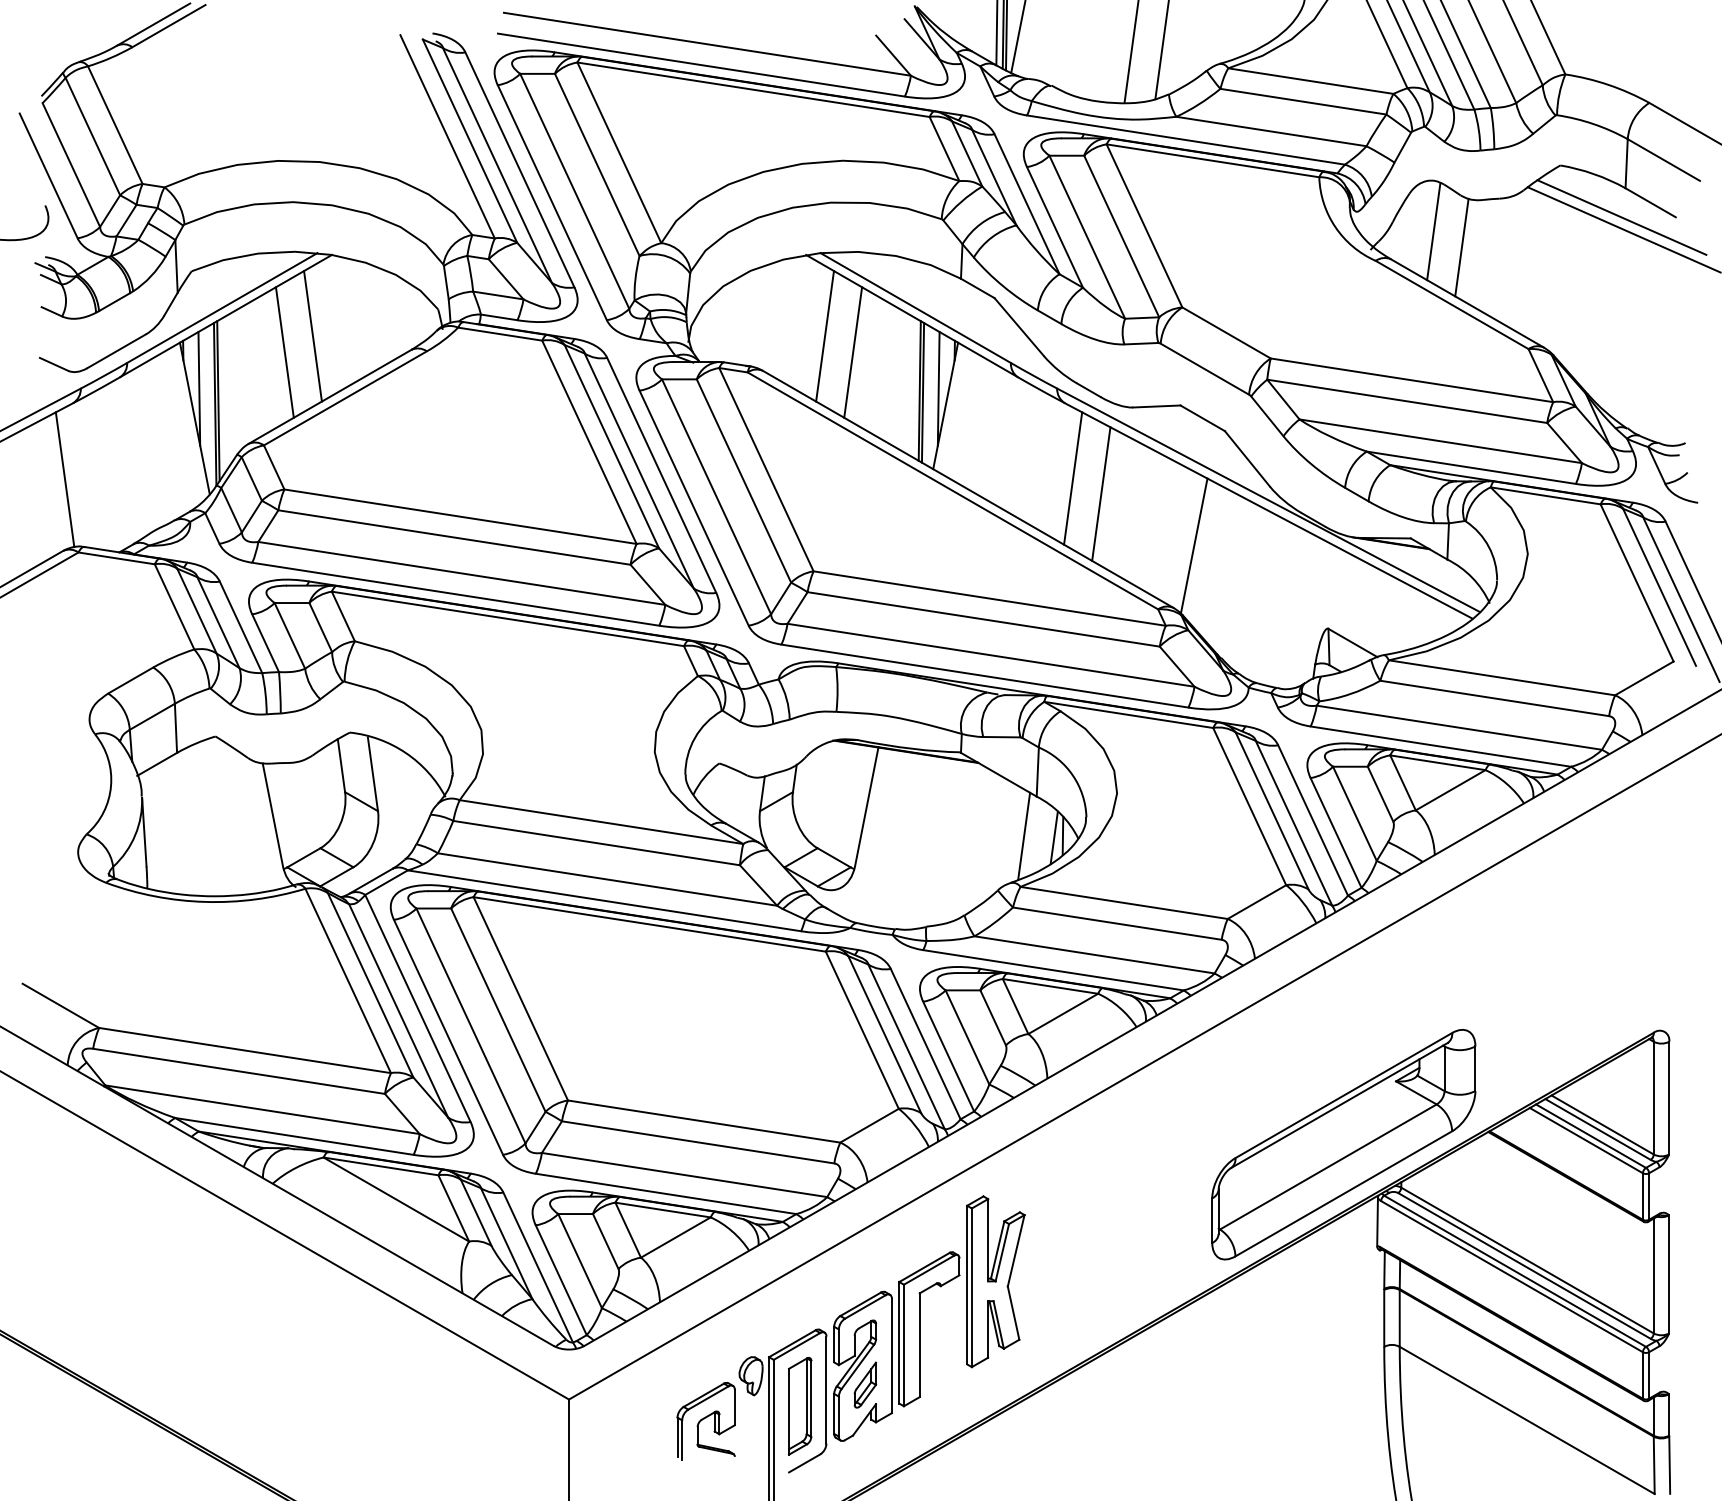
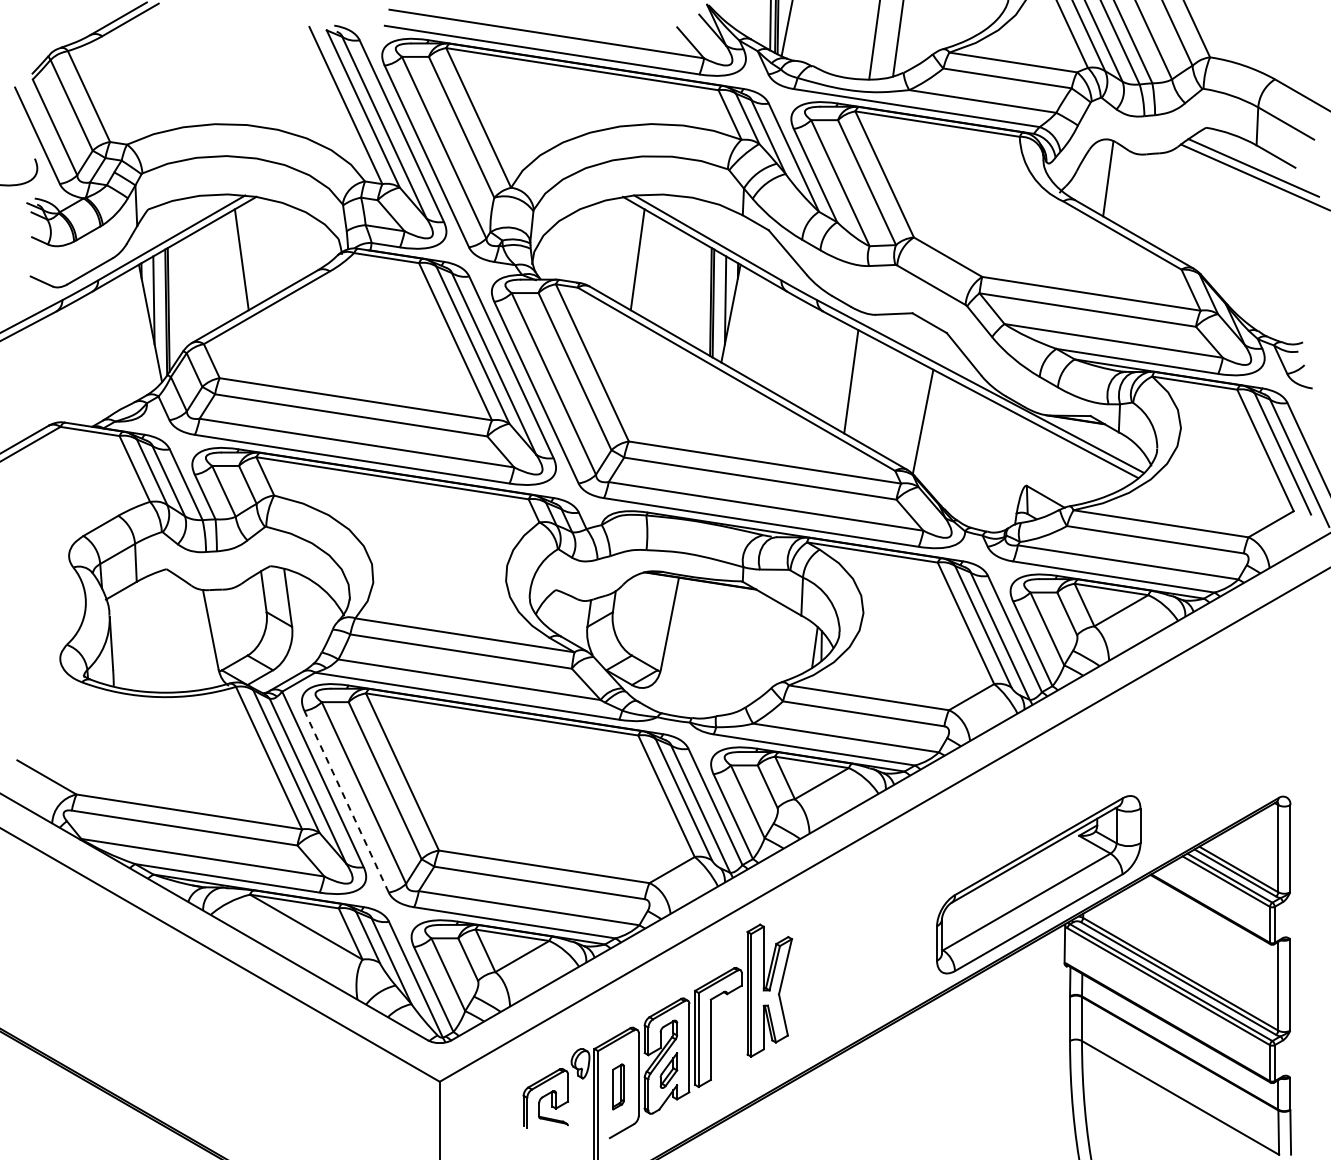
line: (1461, 246) -> (1129, 190), removed
line: (285, 351) -> (220, 271), removed
line: (853, 351) -> (659, 271), removed
line: (1073, 478) -> (829, 369), removed
line: (65, 479) -> (50, 370), removed
line: (1023, 836) -> (791, 646), removed
line: (448, 1037) -> (346, 801), solid -> dashed
part: (800, 1405) -> (618, 1086), size x0.6

